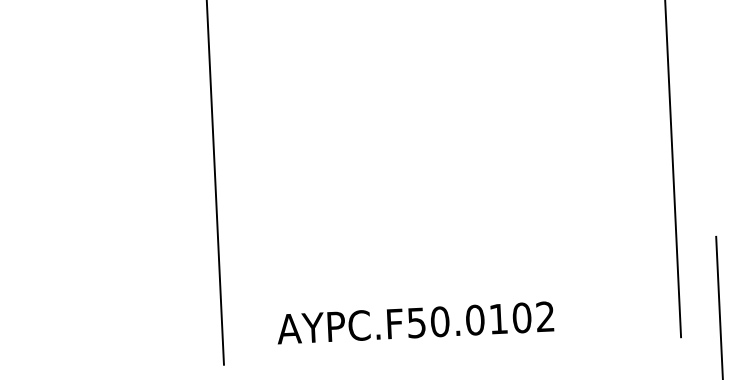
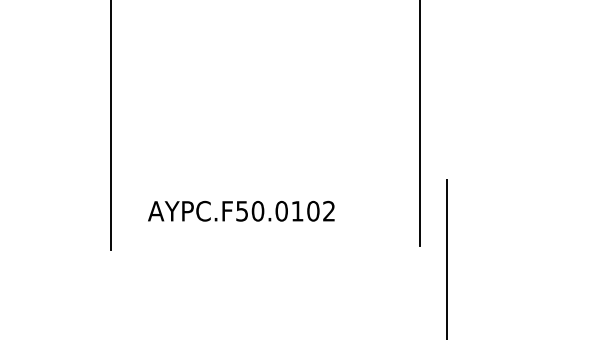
text: (415, 321) -> (241, 210), moved

